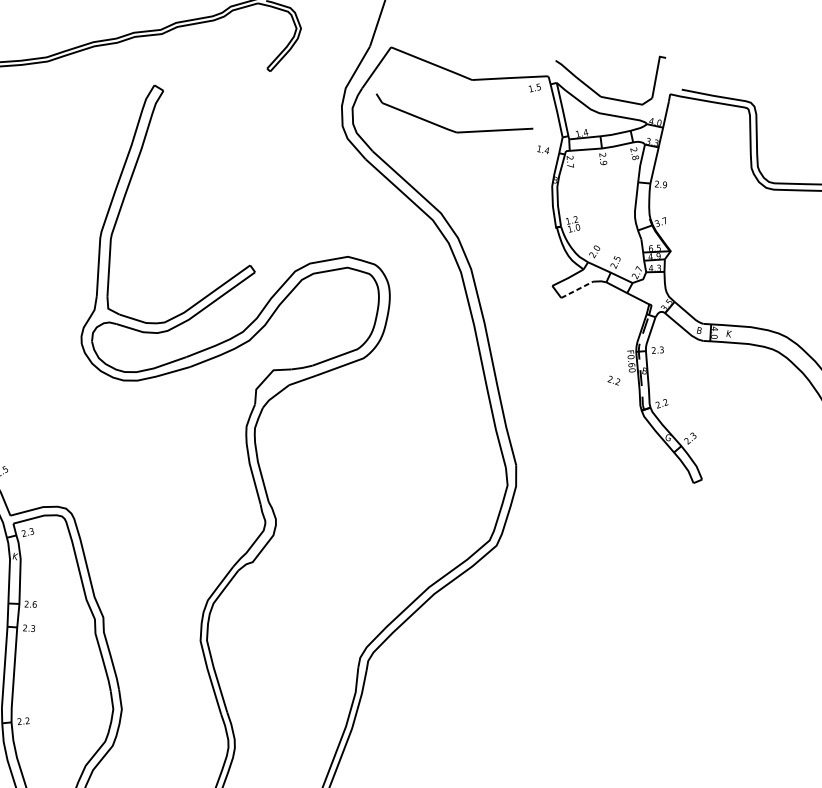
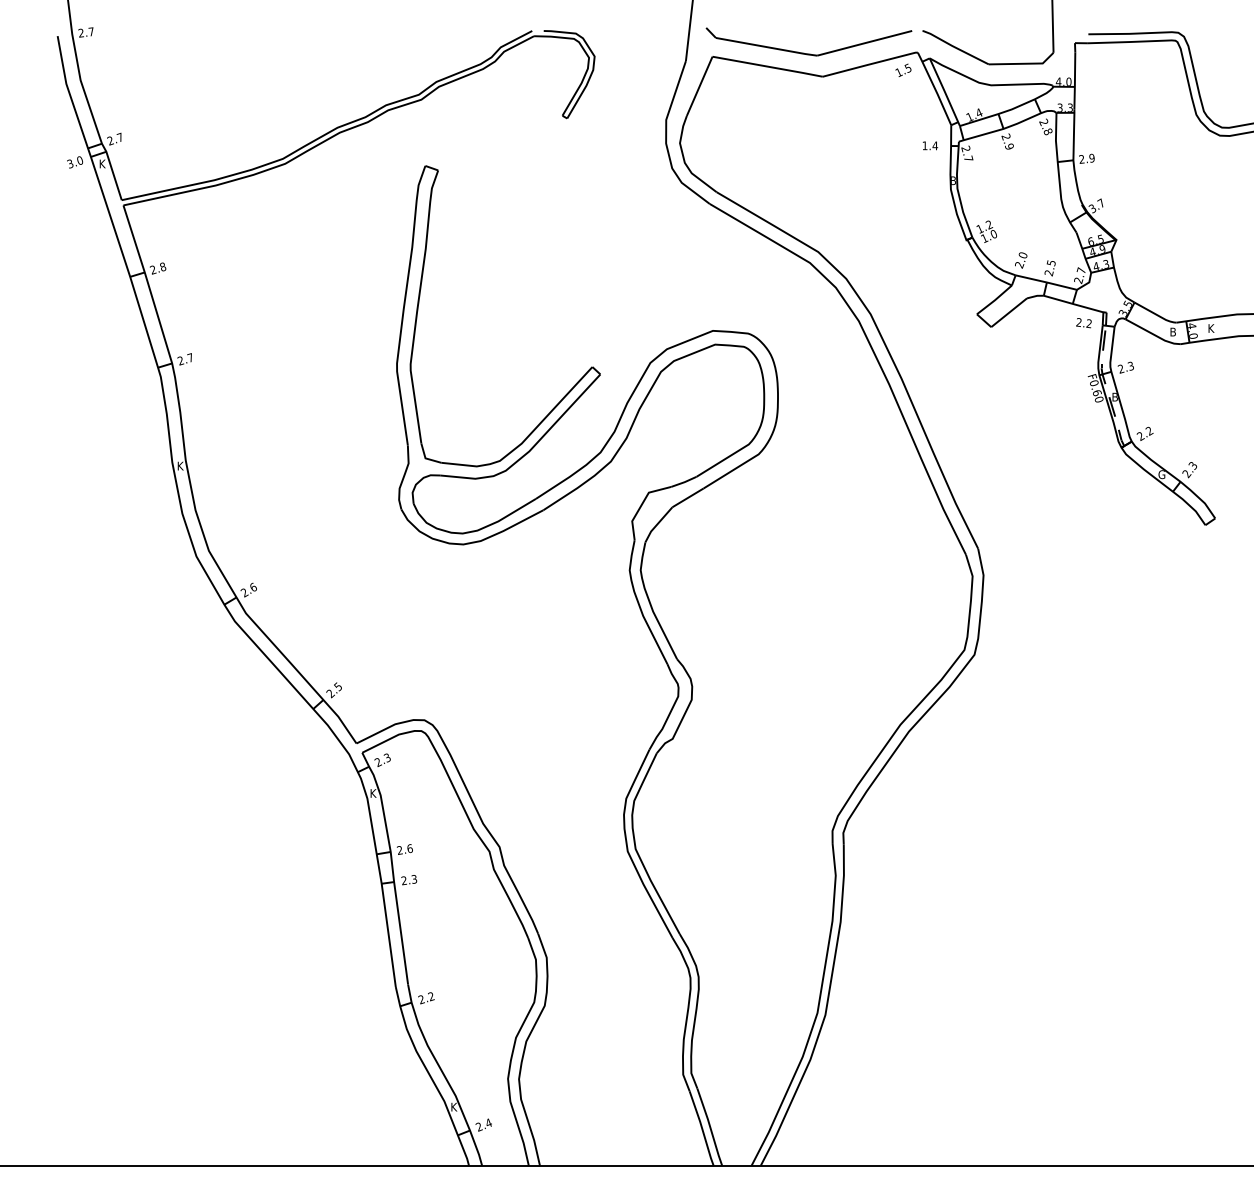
part: (450, 129) -> (808, 53), moved
line: (577, 289) -> (1009, 312), dashed -> solid
text: (613, 380) -> (1083, 323), moved

